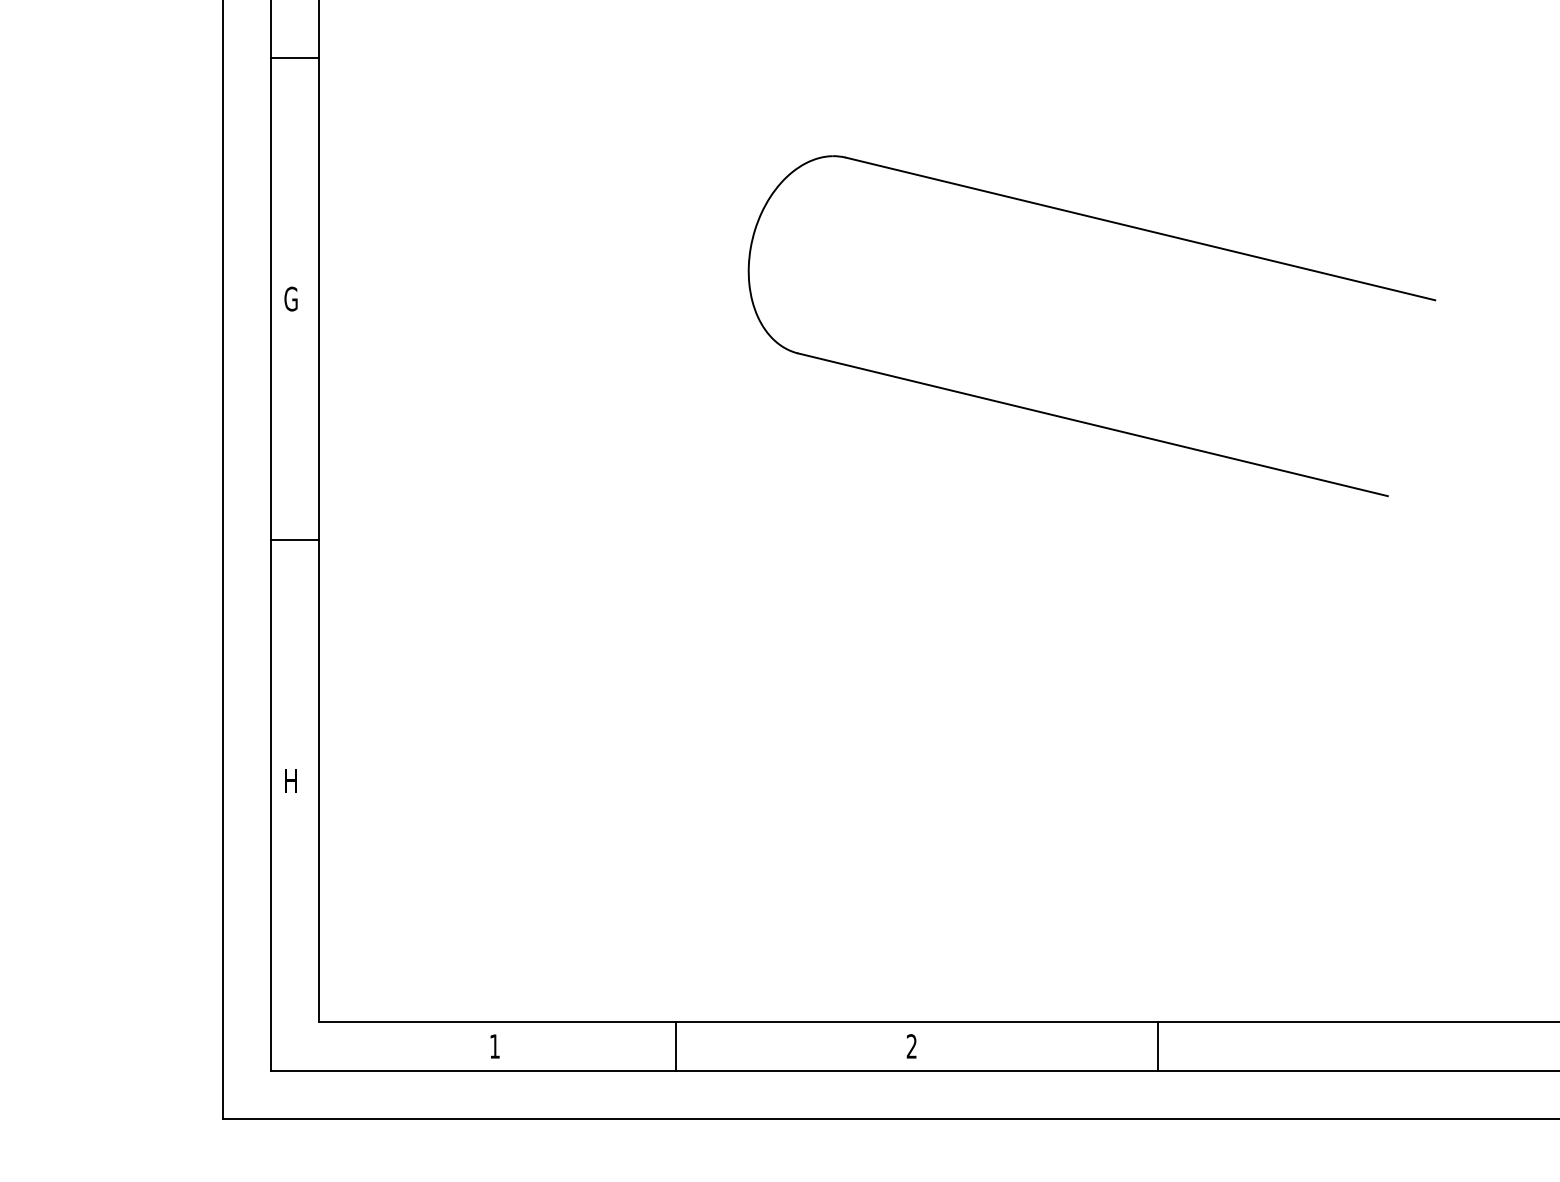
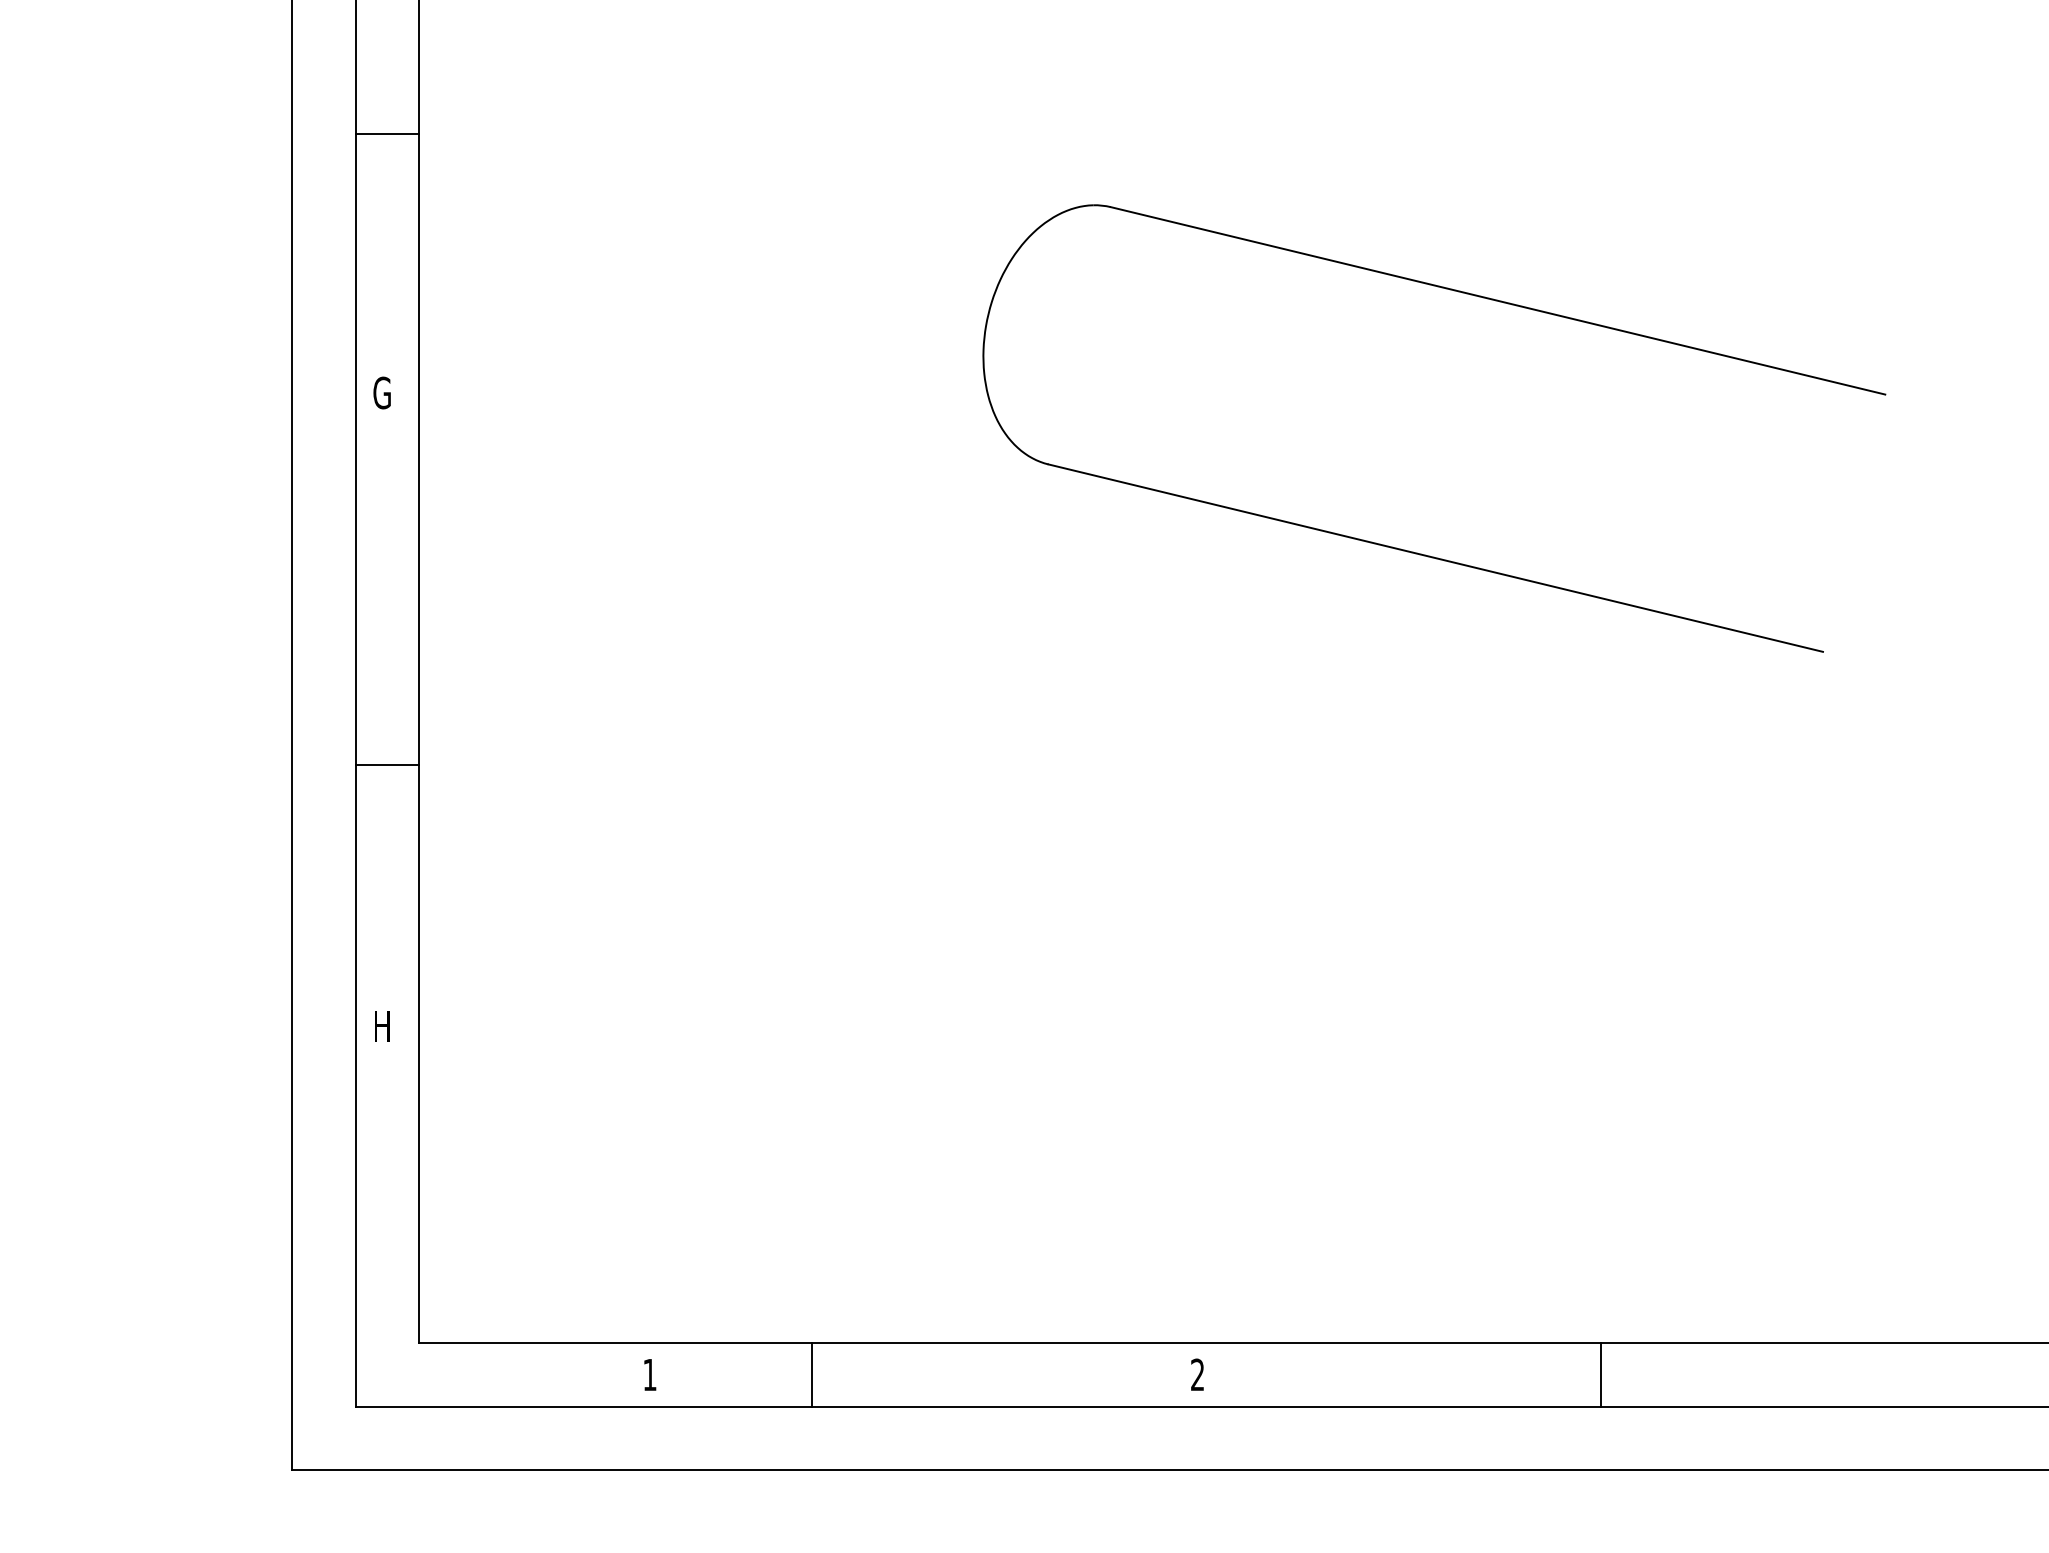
line: (295, 58) -> (387, 134), moved
line: (295, 539) -> (387, 764), moved
line: (675, 1046) -> (811, 1374), moved
line: (1158, 1046) -> (1601, 1374), moved

